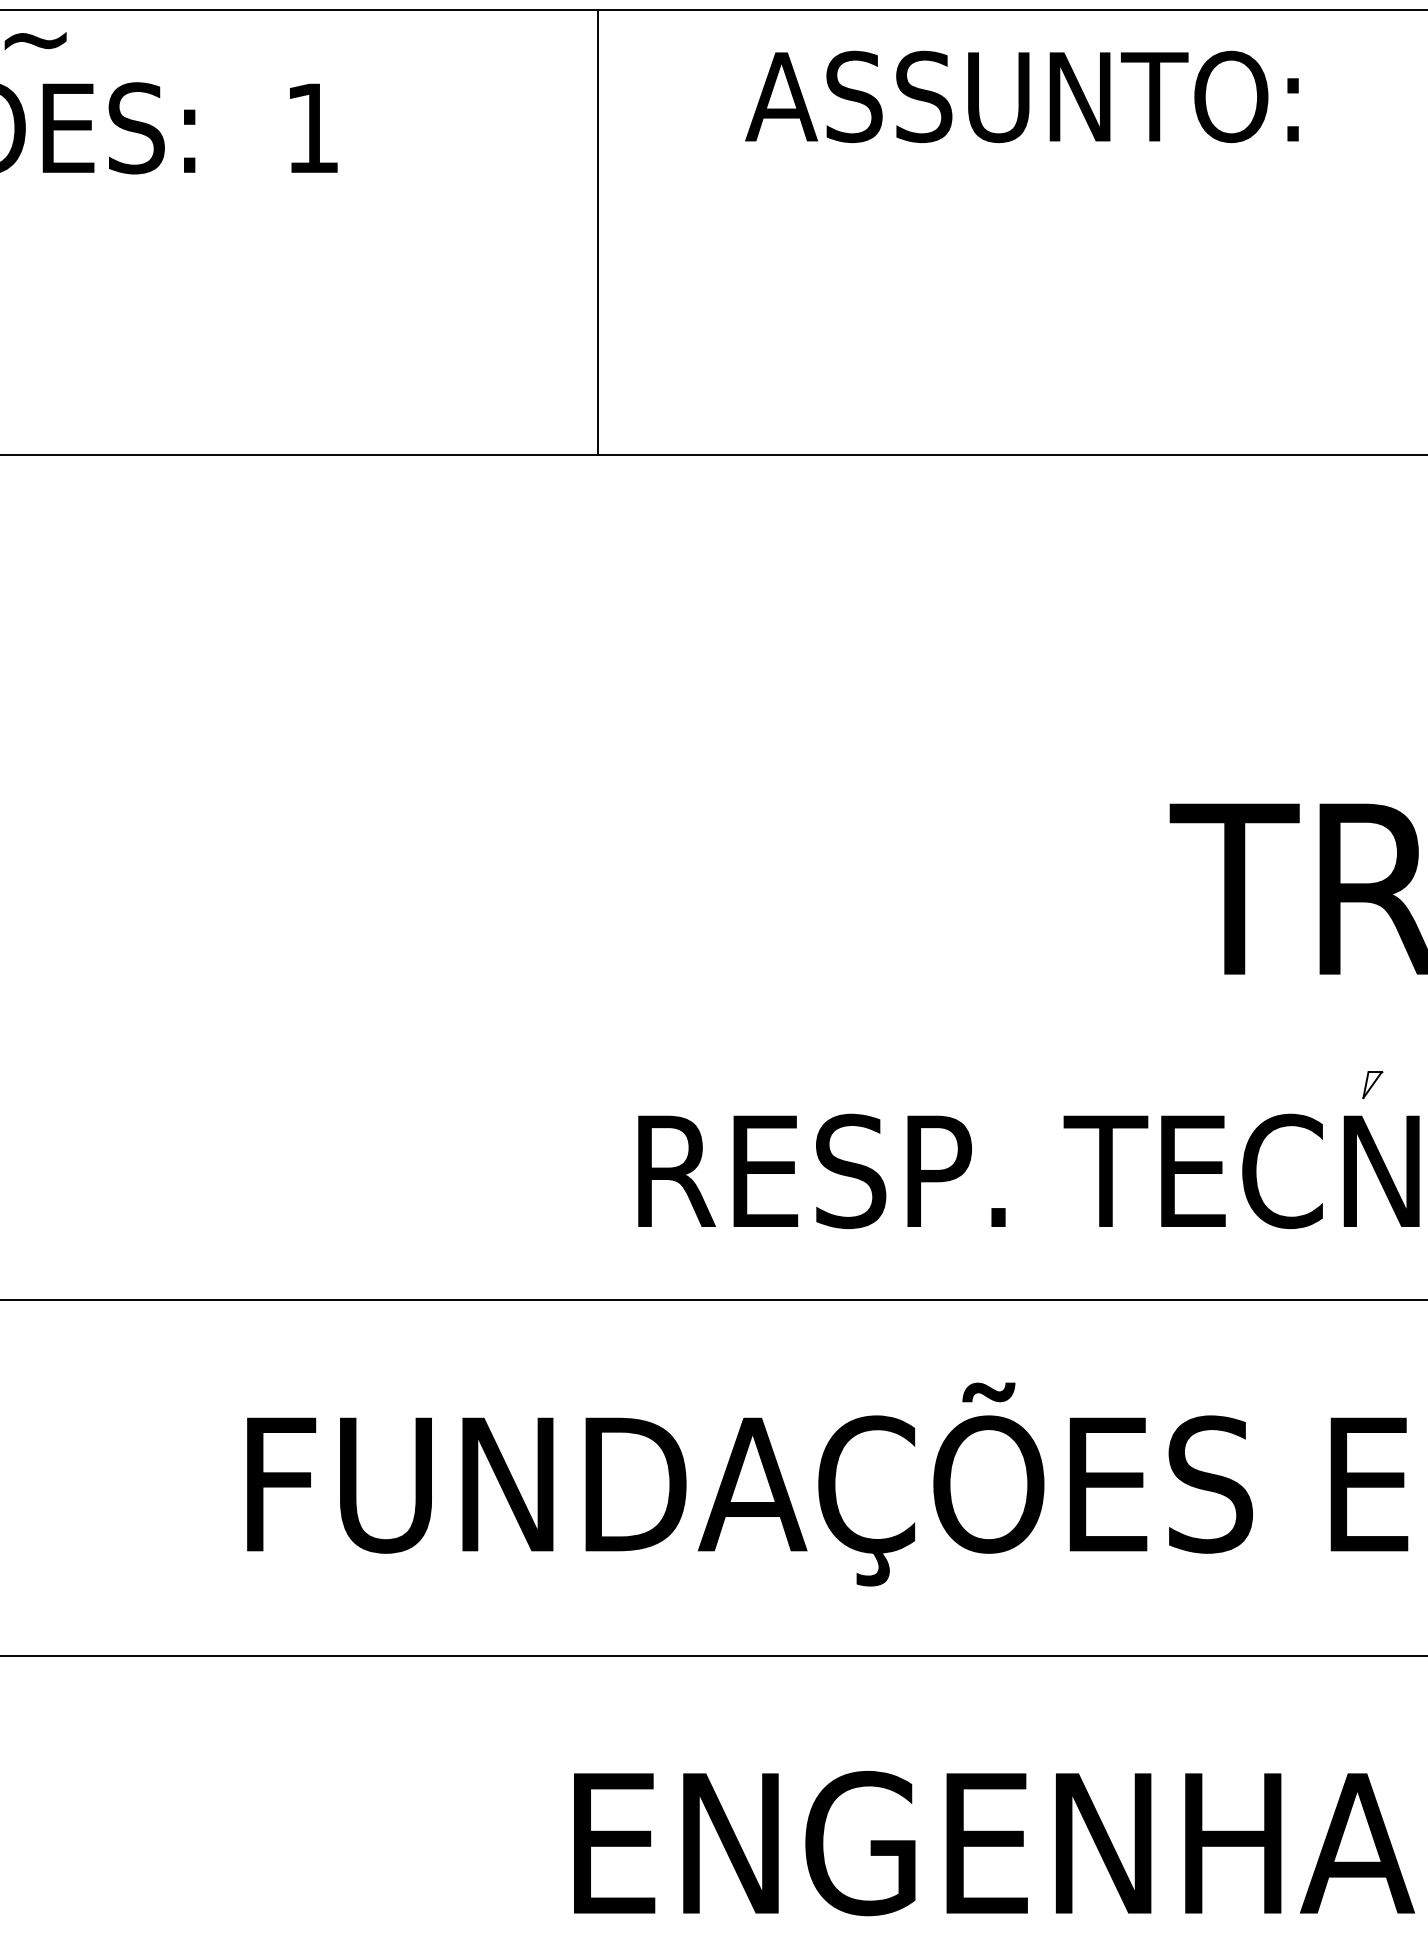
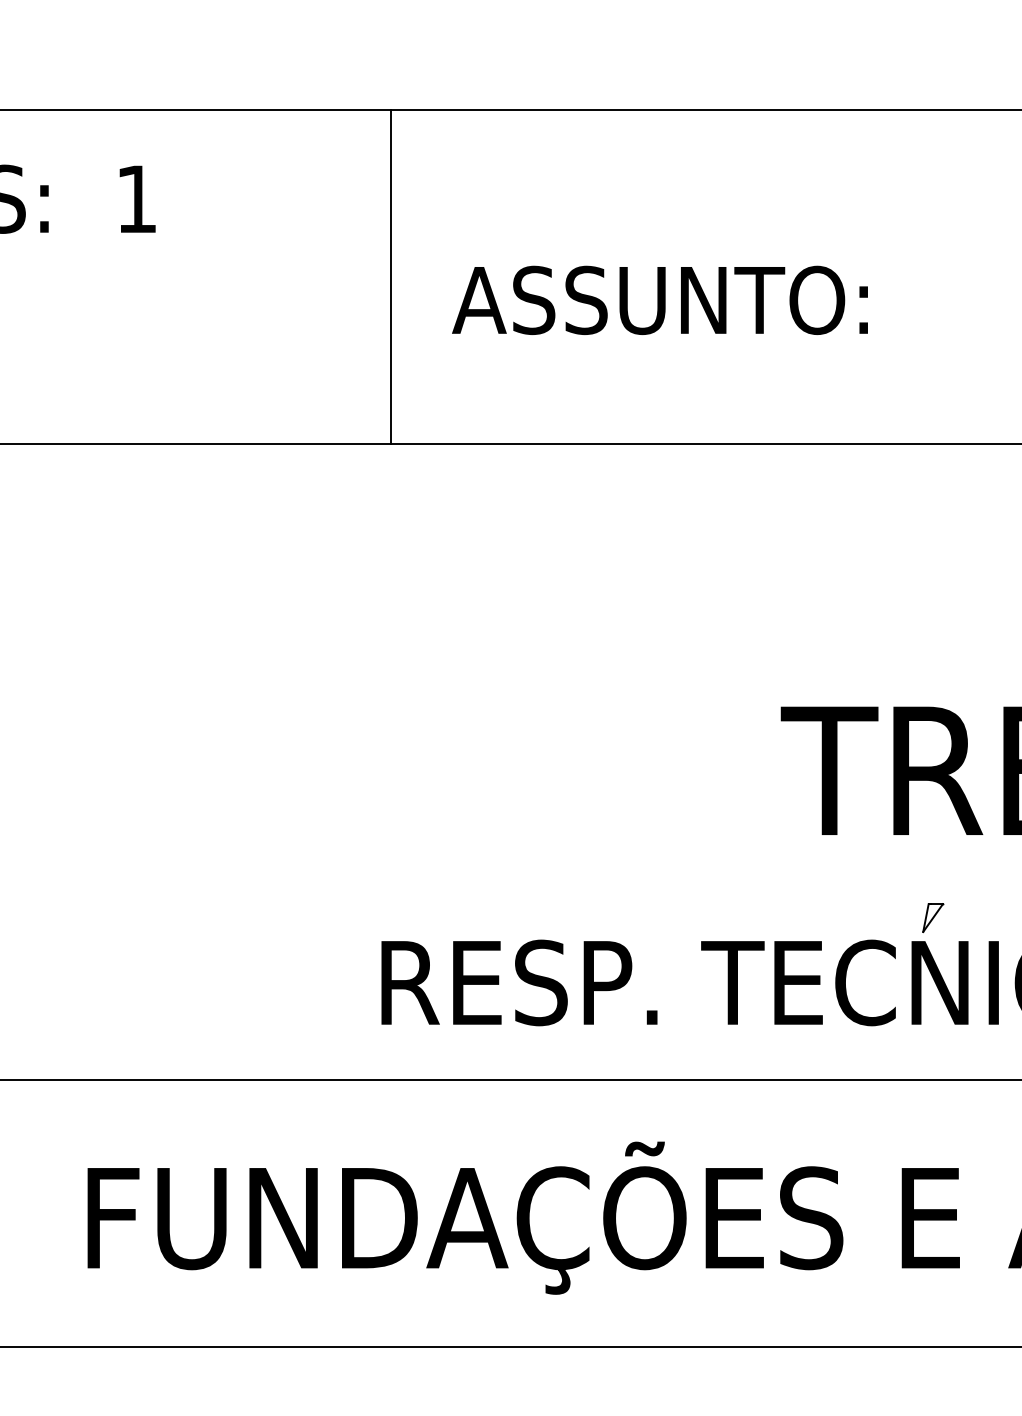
text: (1021, 96) -> (659, 300), moved
line: (598, 231) -> (391, 276), moved
part: (1372, 1084) -> (933, 917), size x1.43

